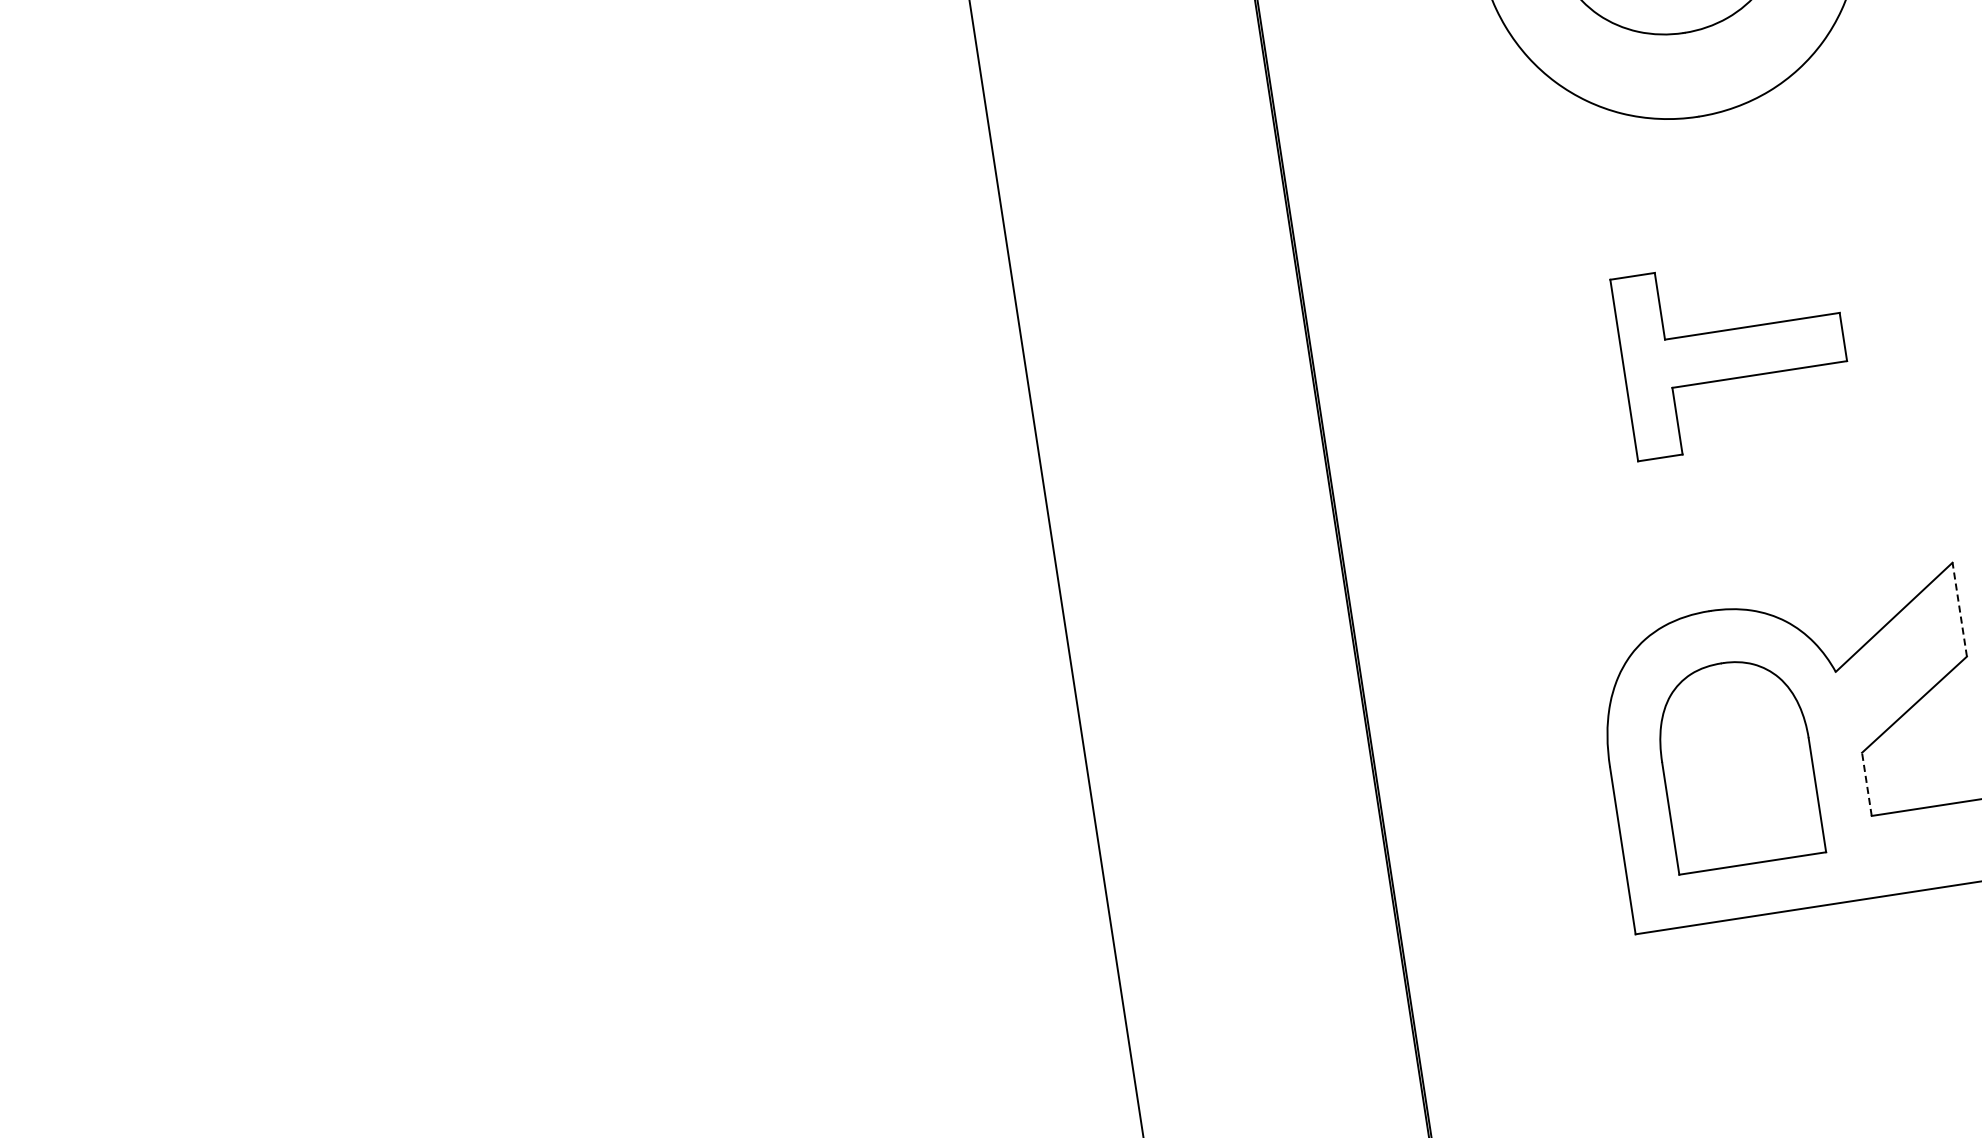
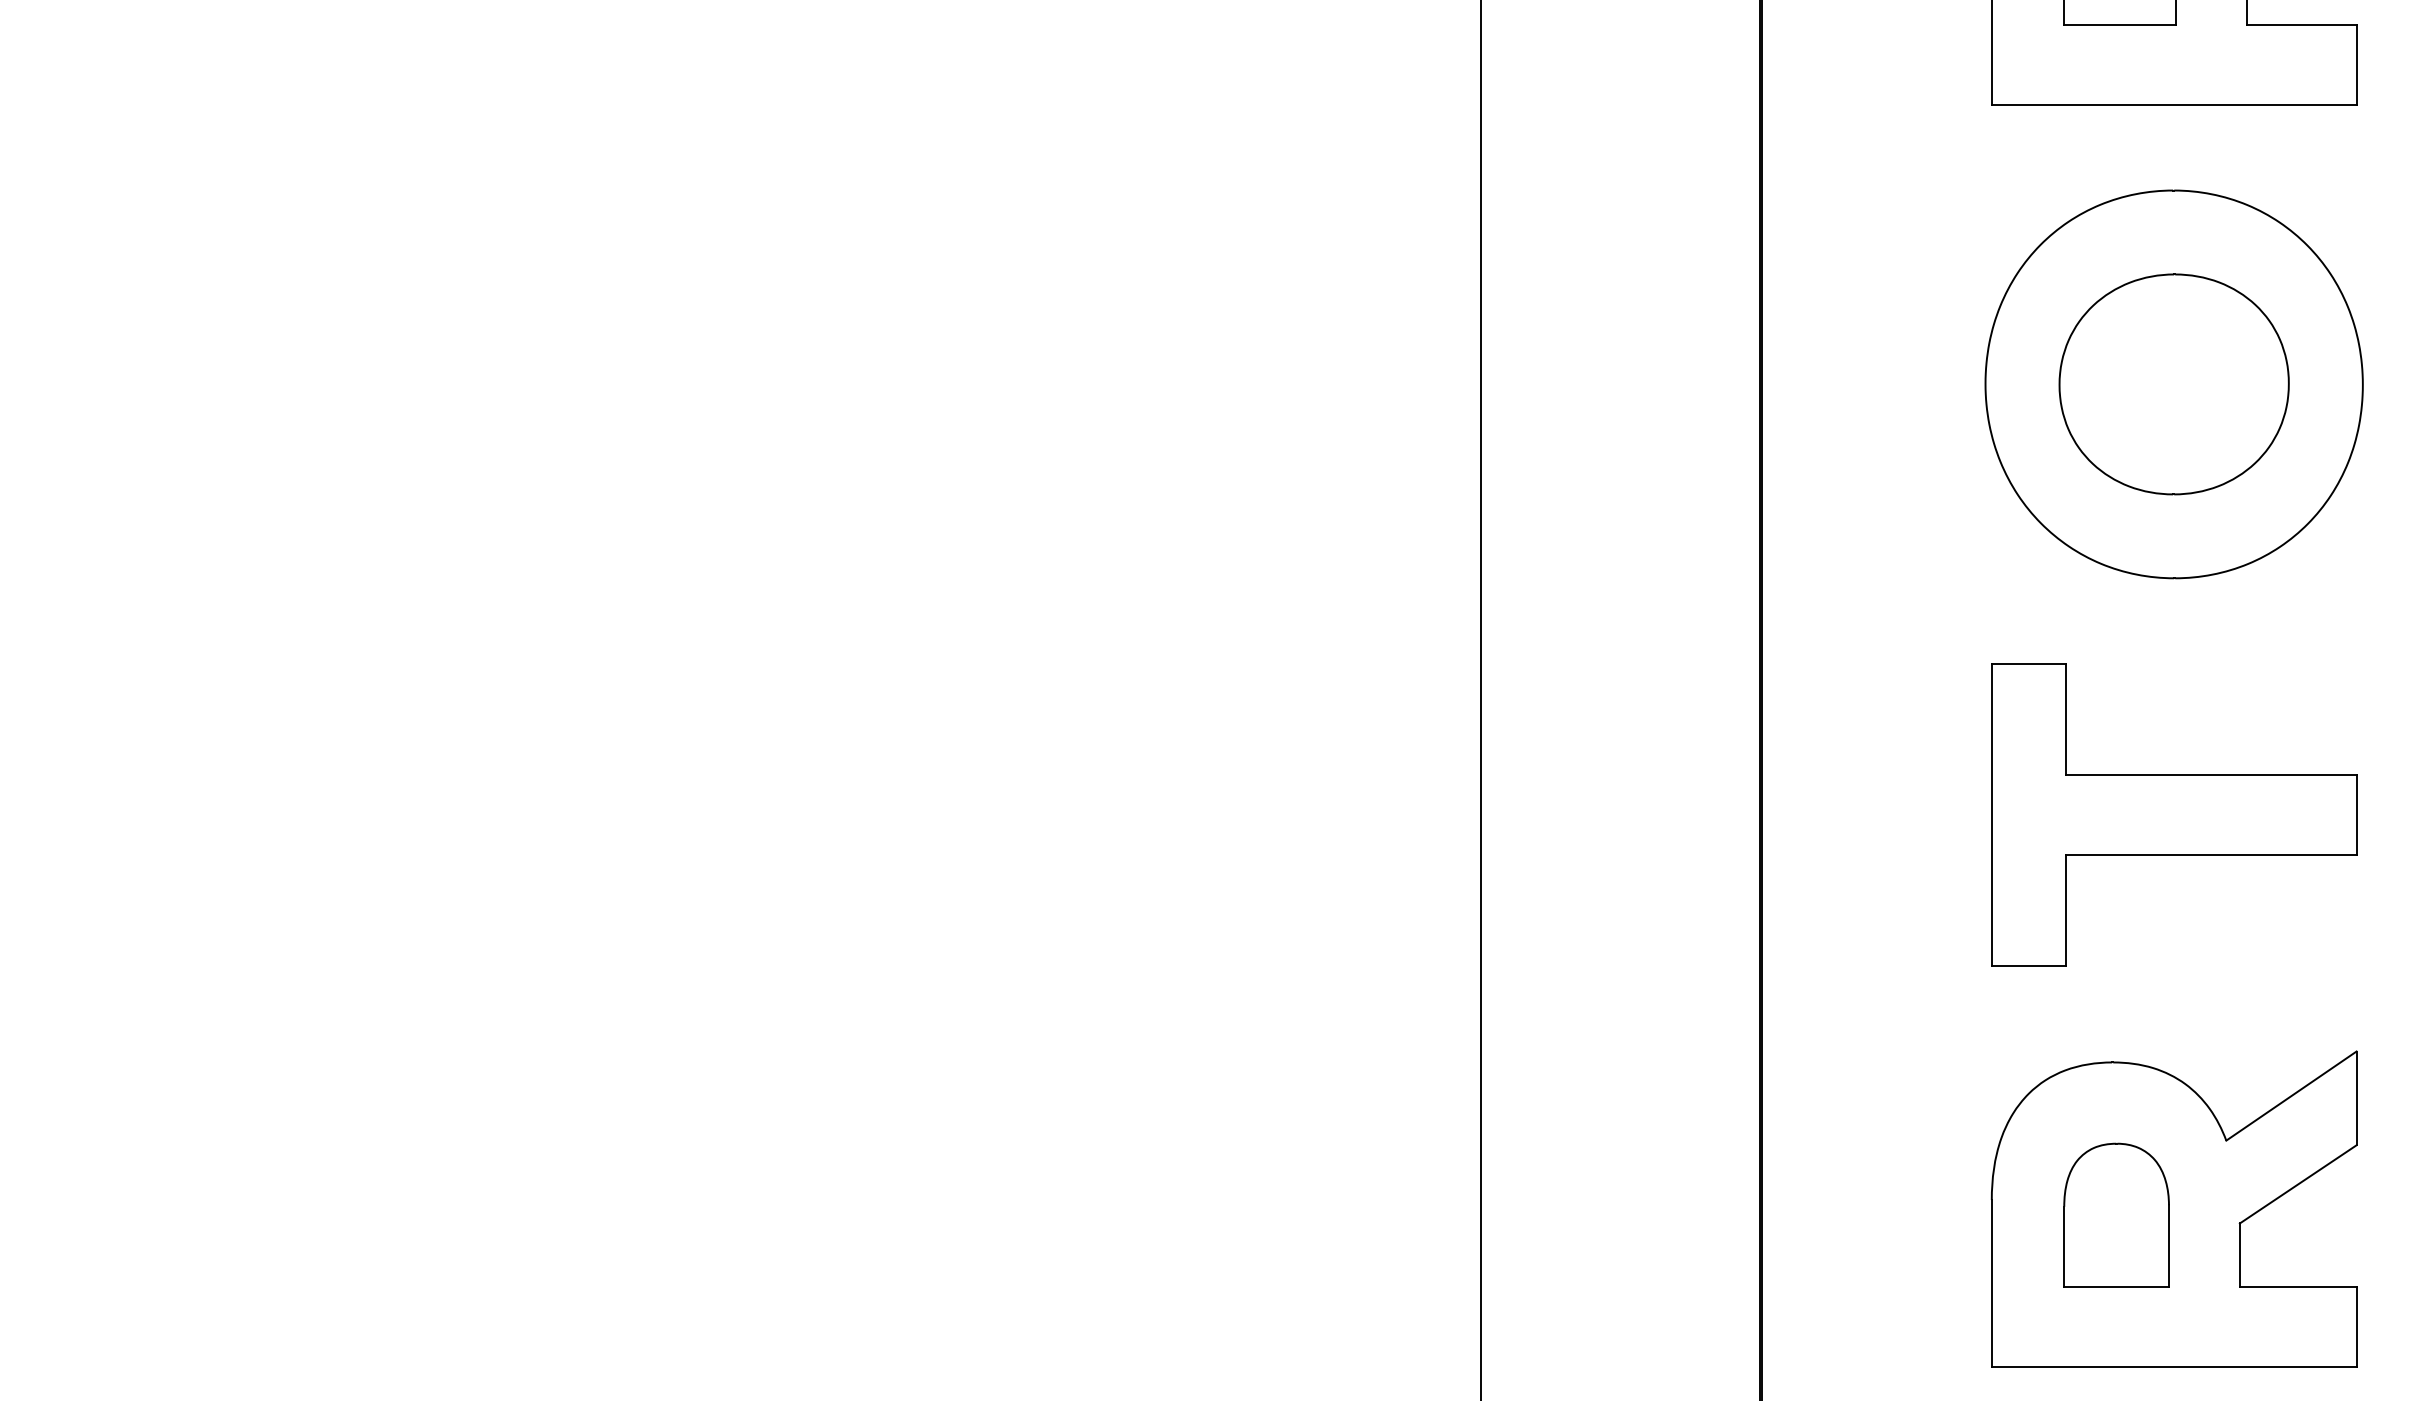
part: (1733, 353) -> (2174, 814), size x1.67
line: (1959, 609) -> (2356, 1098), dashed -> solid
part: (1737, 762) -> (2116, 1214), size x0.71
line: (1866, 784) -> (2239, 1255), dashed -> solid

